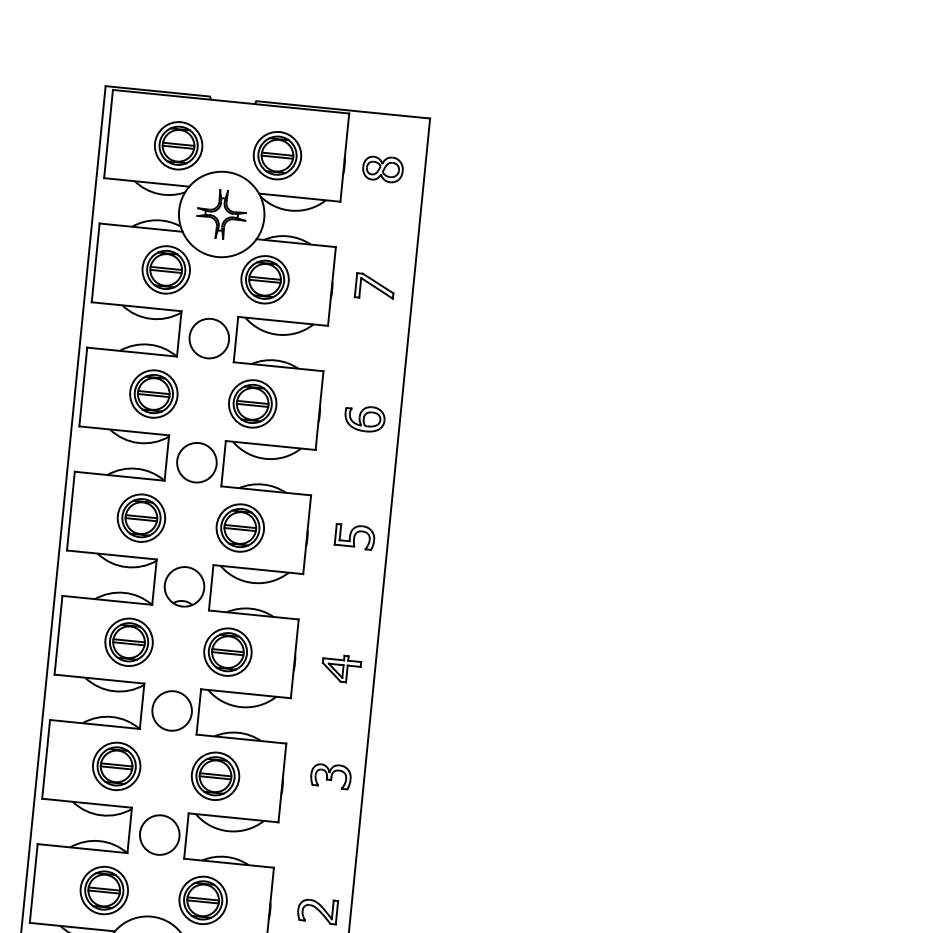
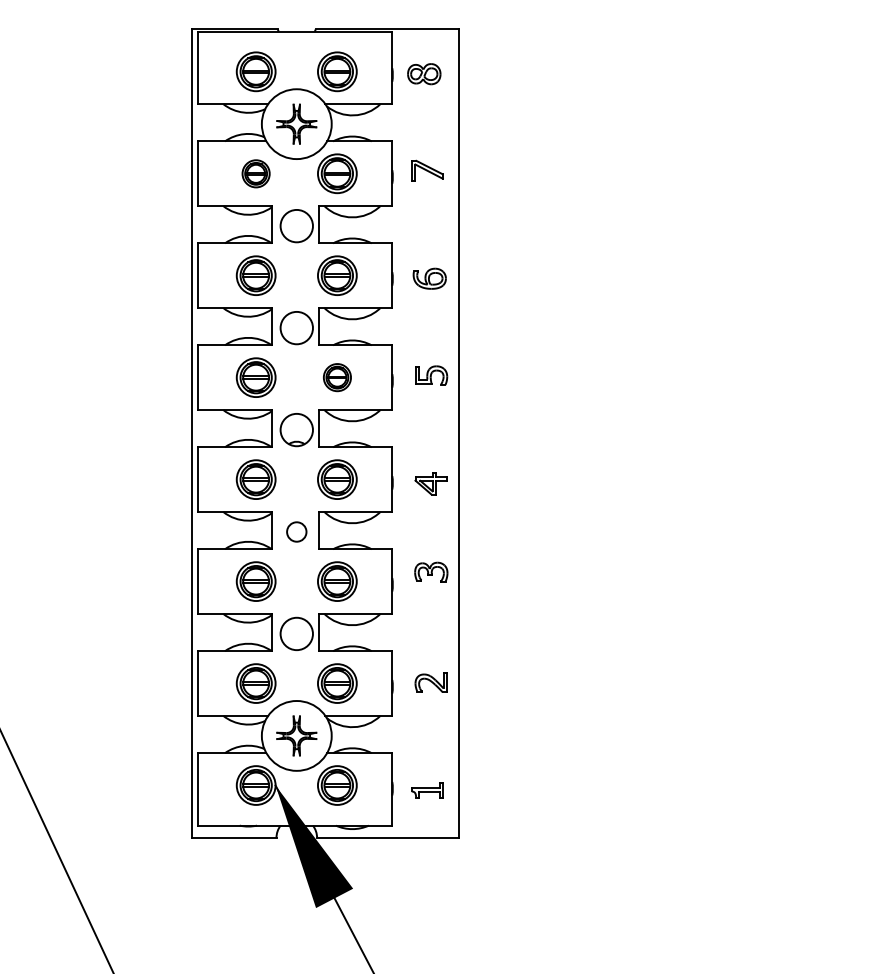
part: (165, 269) -> (255, 173), size x0.7
part: (240, 527) -> (337, 377), size x0.7
circle: (171, 710) -> (296, 531), size x0.6

